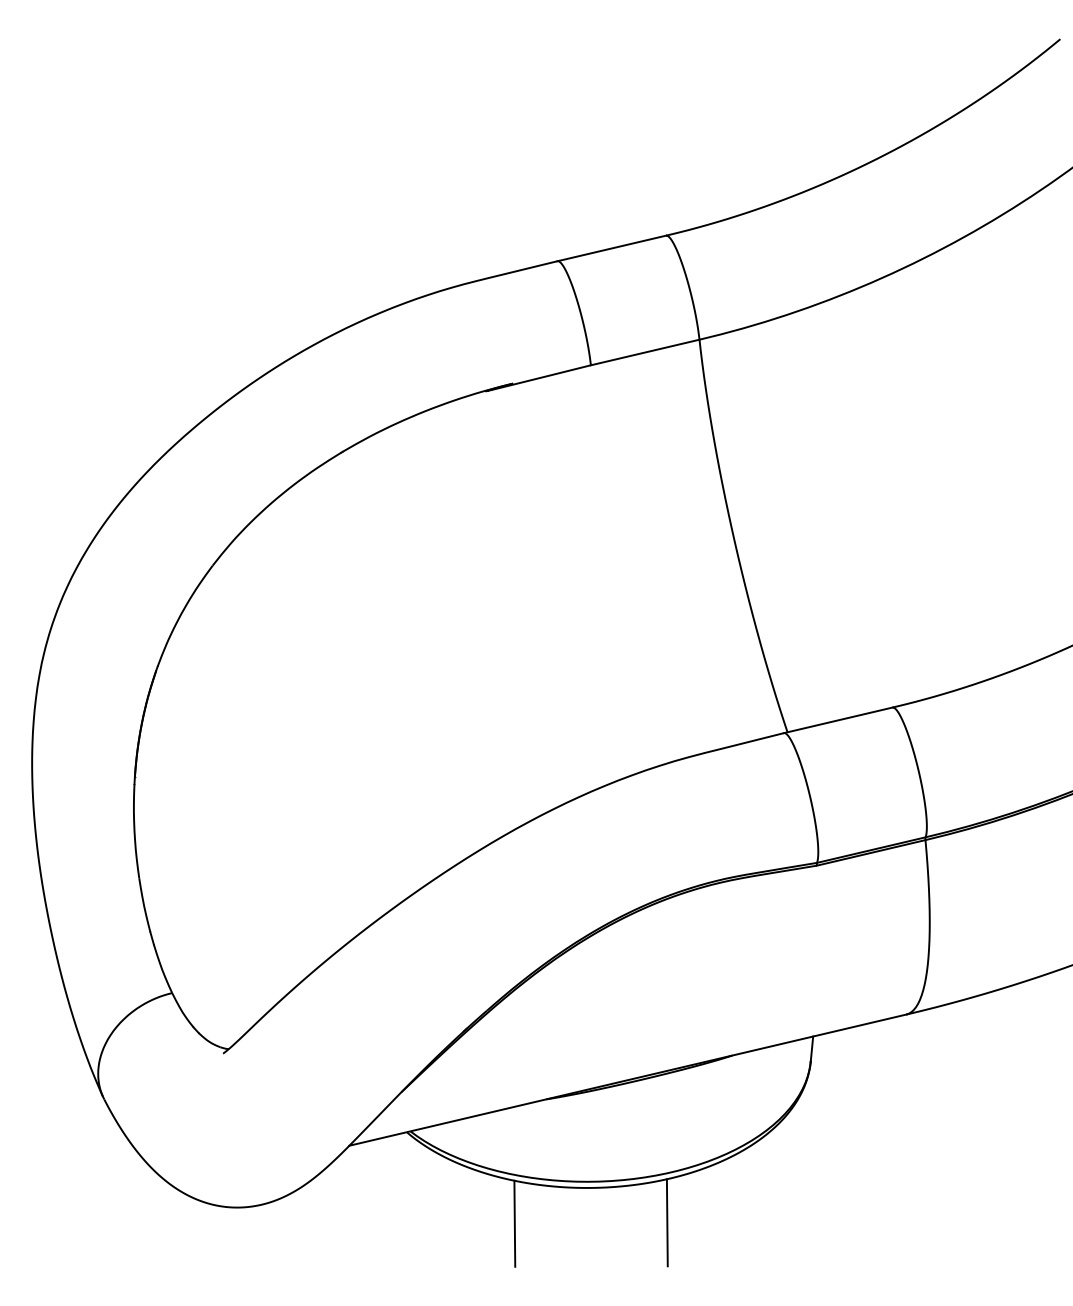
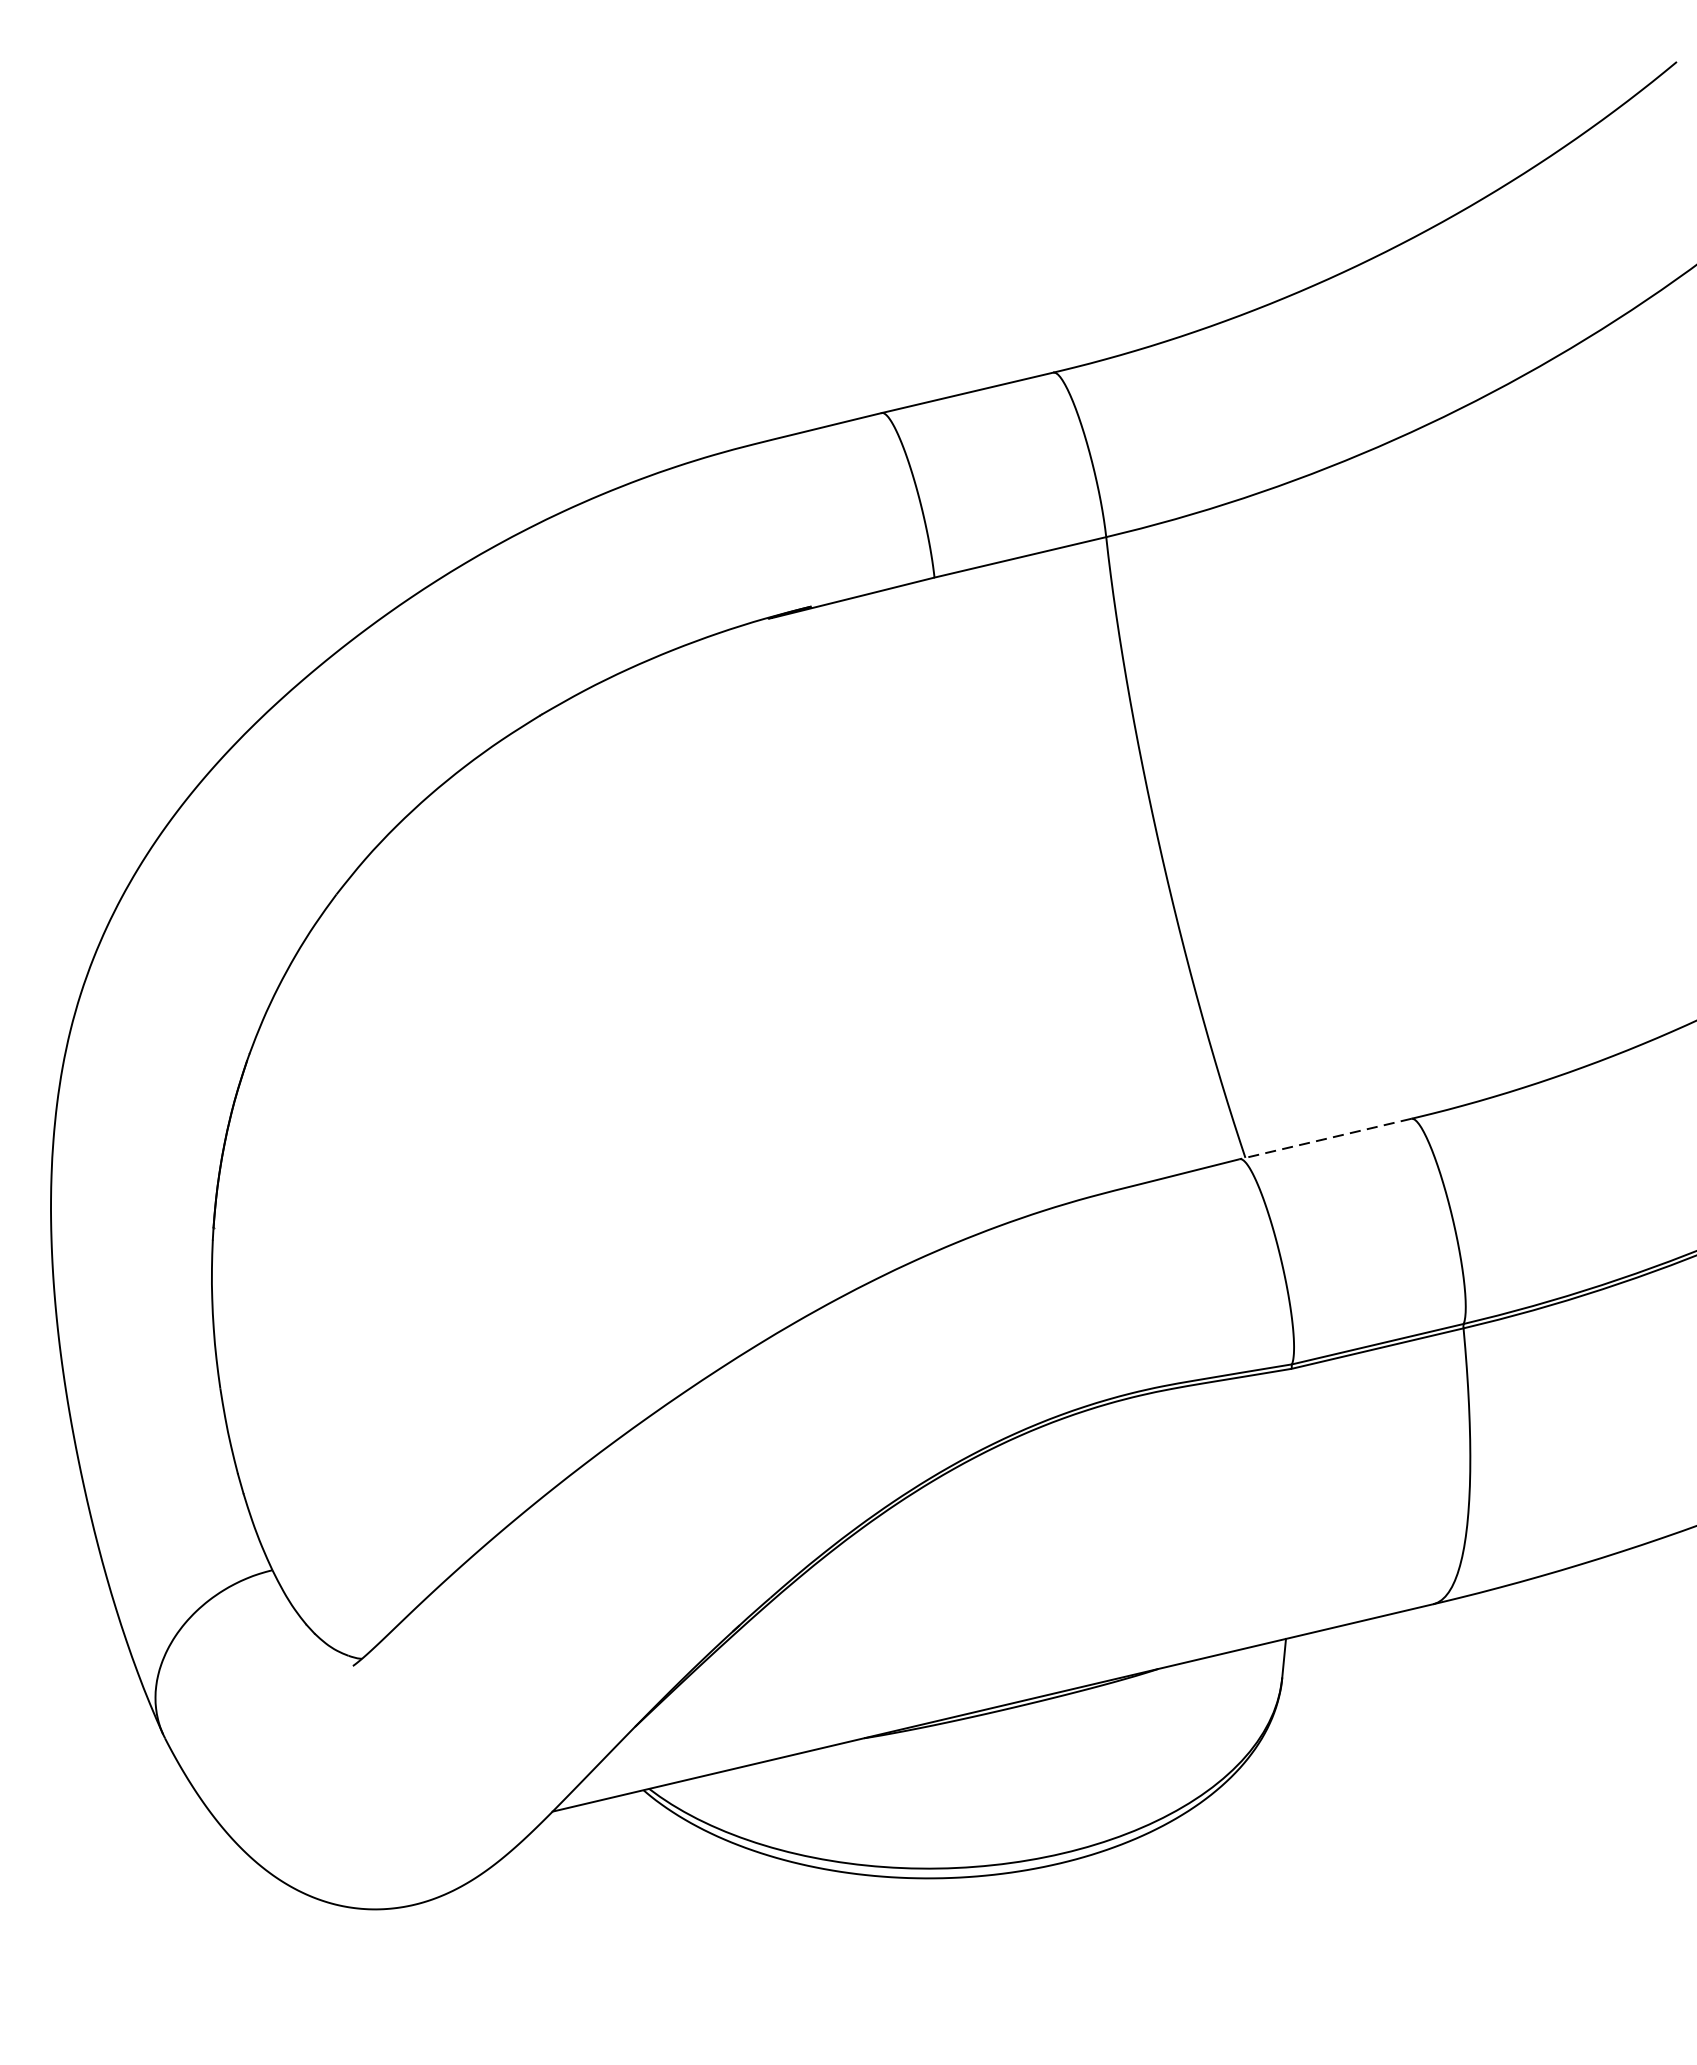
line: (838, 720) -> (1326, 1139), solid -> dashed
line: (666, 1222) -> (1054, 1932), removed
line: (514, 1223) -> (813, 1934), removed

